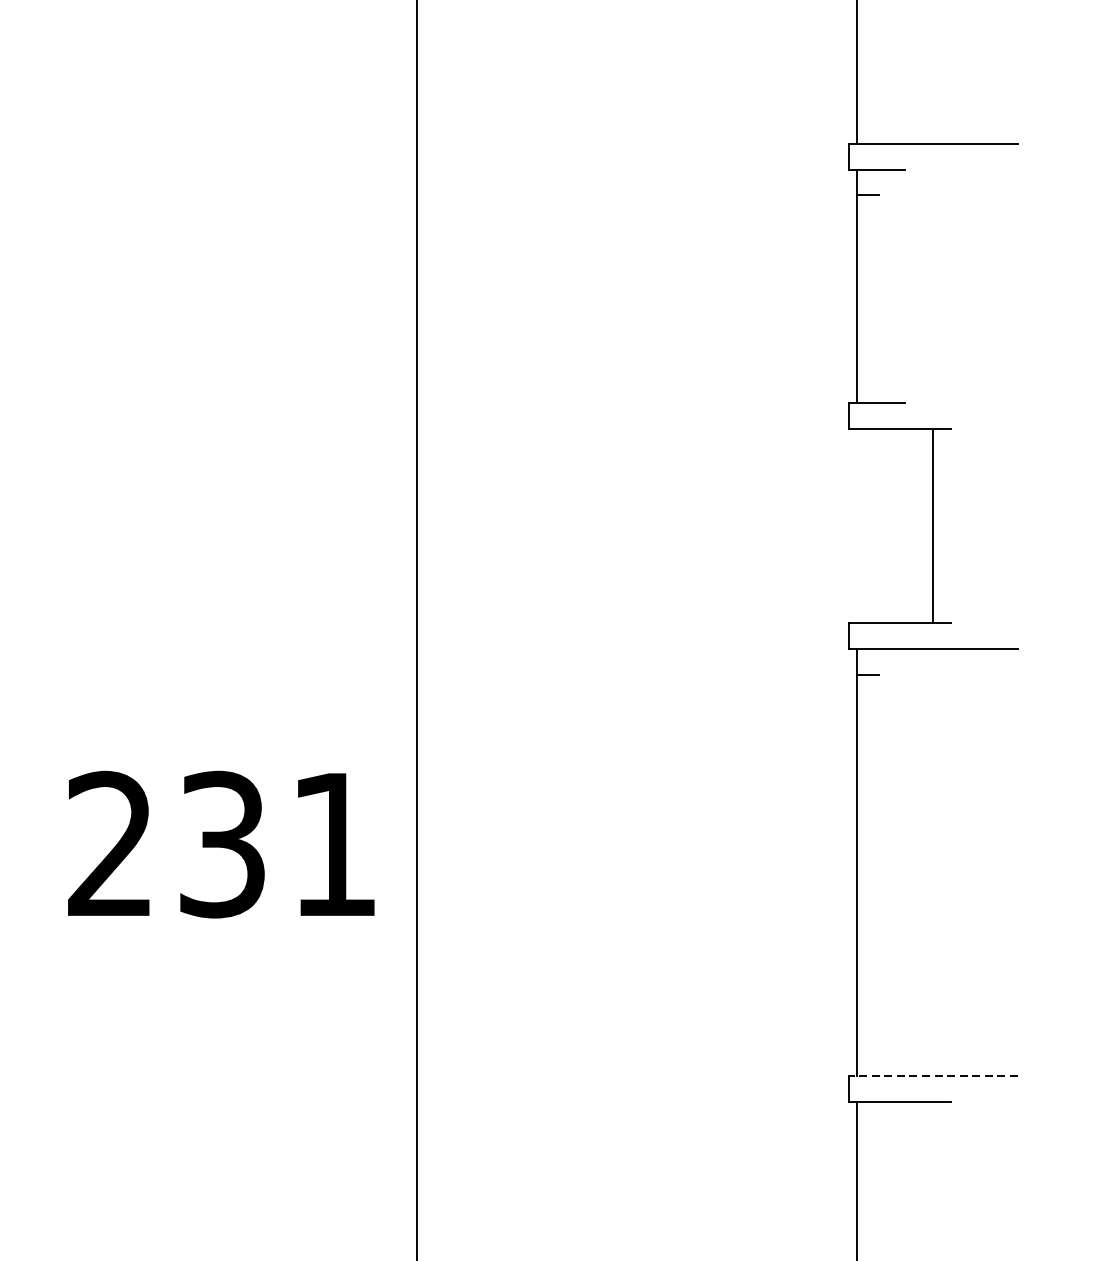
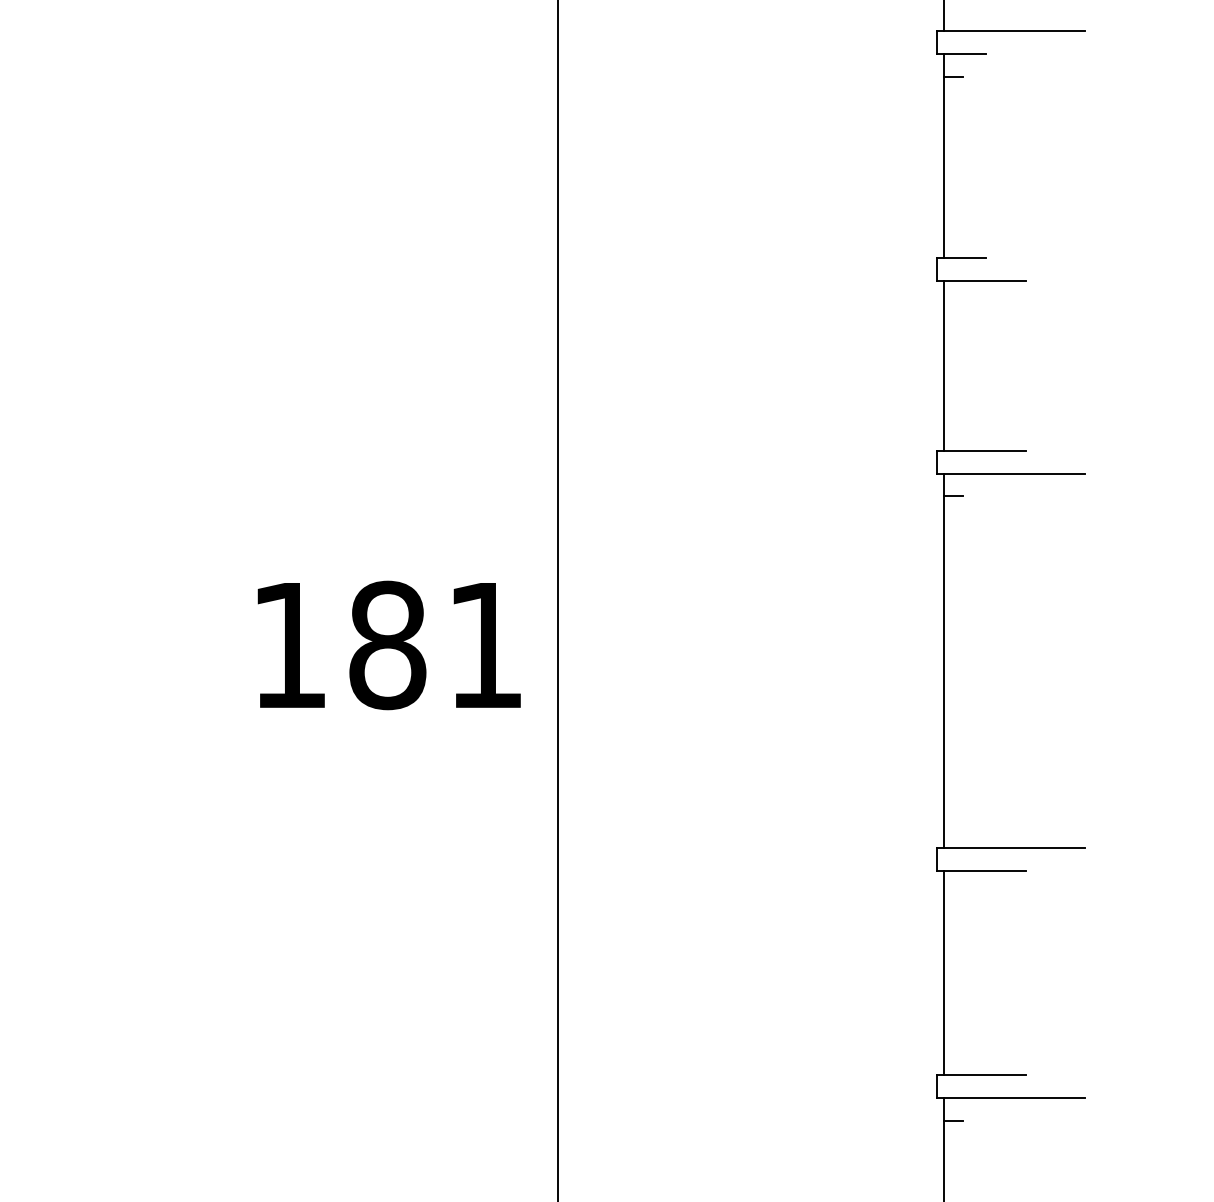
line: (932, 525) -> (943, 365), moved
text: (167, 844) -> (339, 645), 231 -> 181
line: (933, 1076) -> (1010, 848), dashed -> solid

